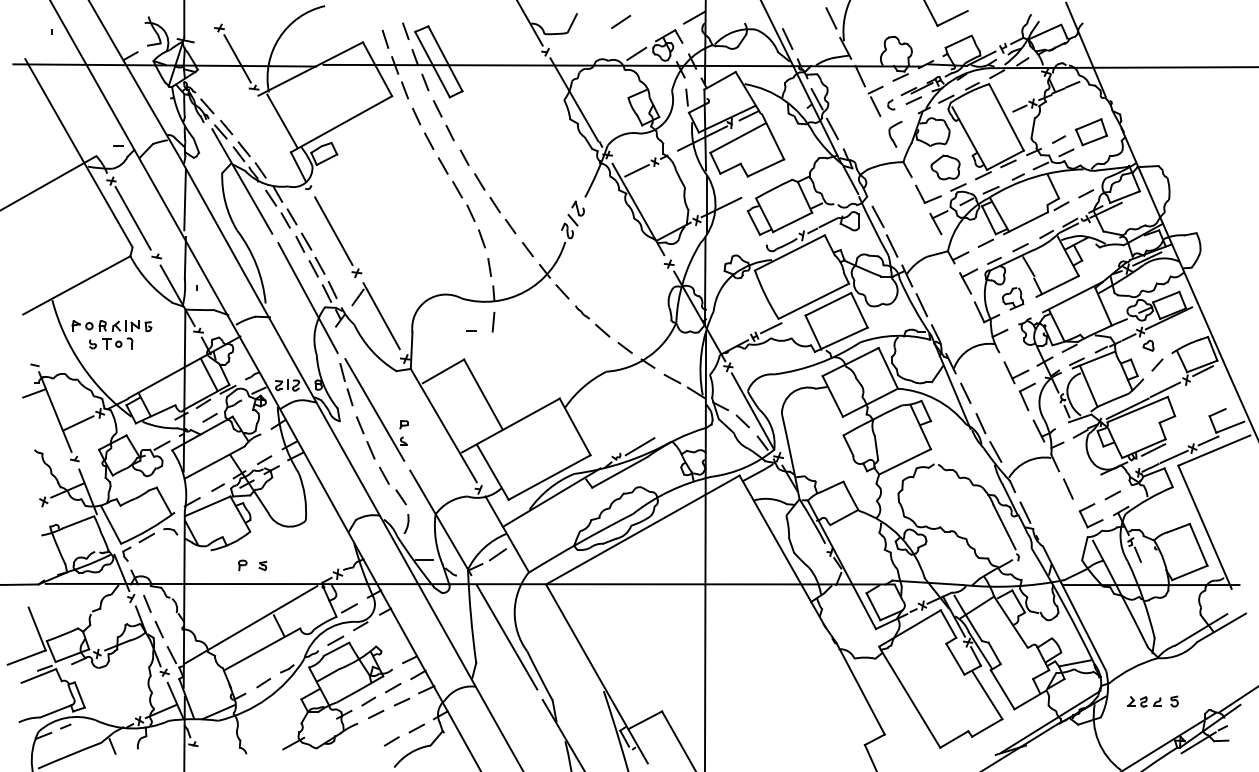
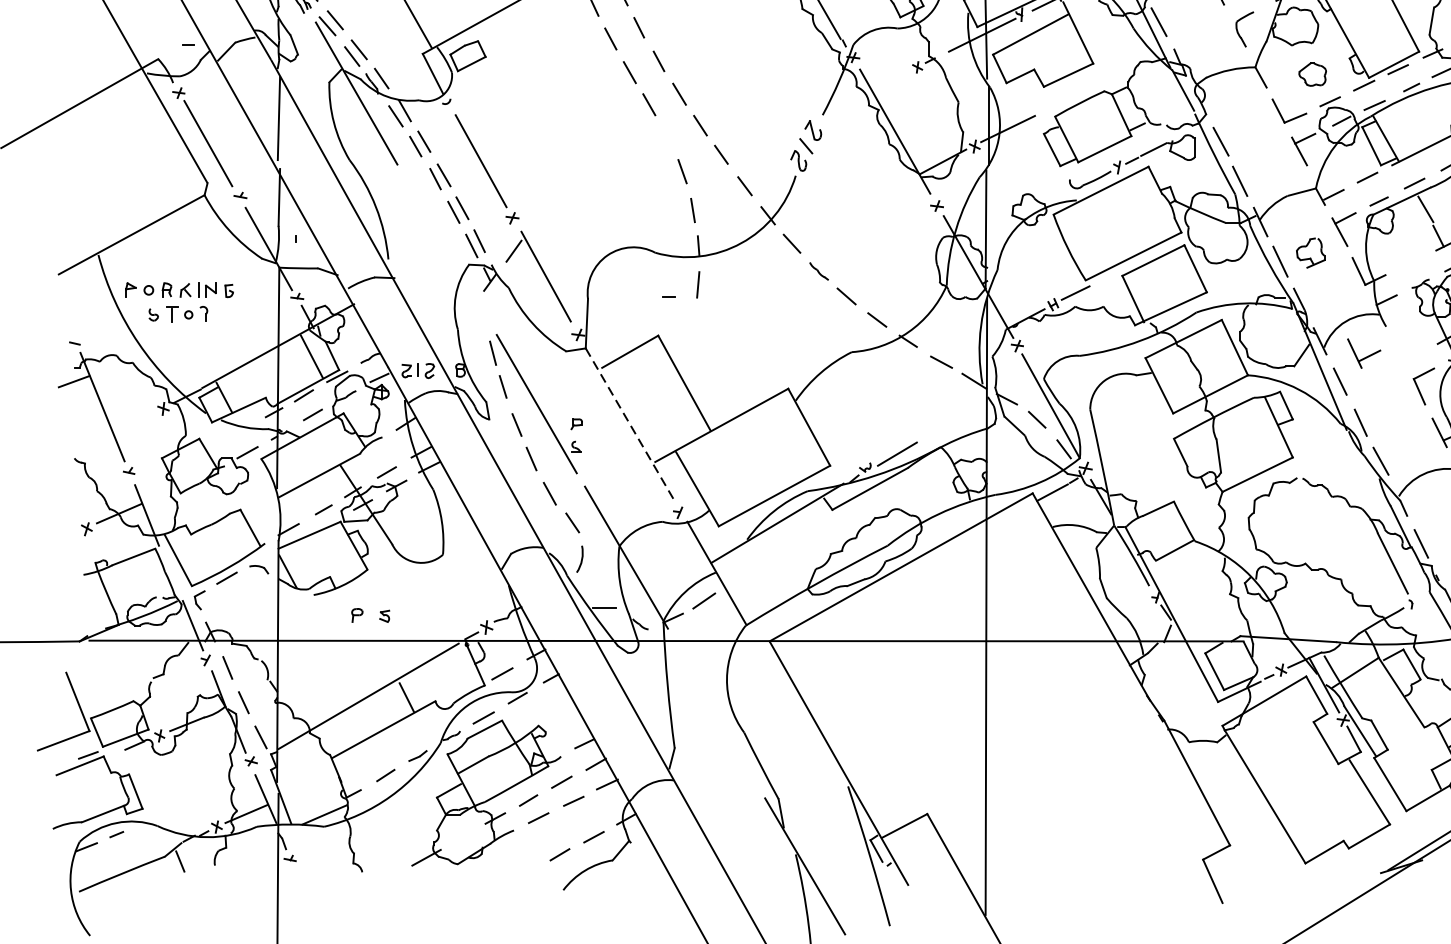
part: (945, 167) -> (1312, 74), size x0.7
line: (636, 170) -> (892, 78), removed
line: (470, 213) -> (666, 137), removed
line: (307, 298) -> (445, 252), removed
part: (1013, 298) -> (1311, 252), moved
part: (1016, 372) -> (1364, 353), moved
line: (78, 423) -> (134, 422), removed
line: (443, 425) -> (630, 425), solid -> dashed
line: (506, 637) -> (715, 713), removed

